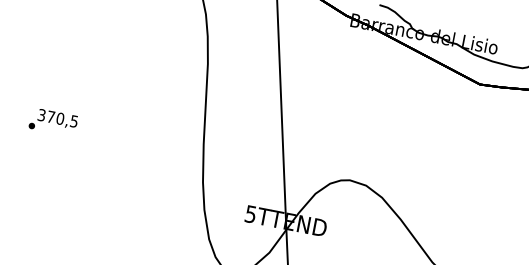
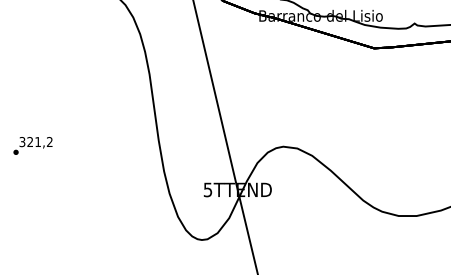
text: (61, 119) -> (39, 142), 370,5 -> 321,2

